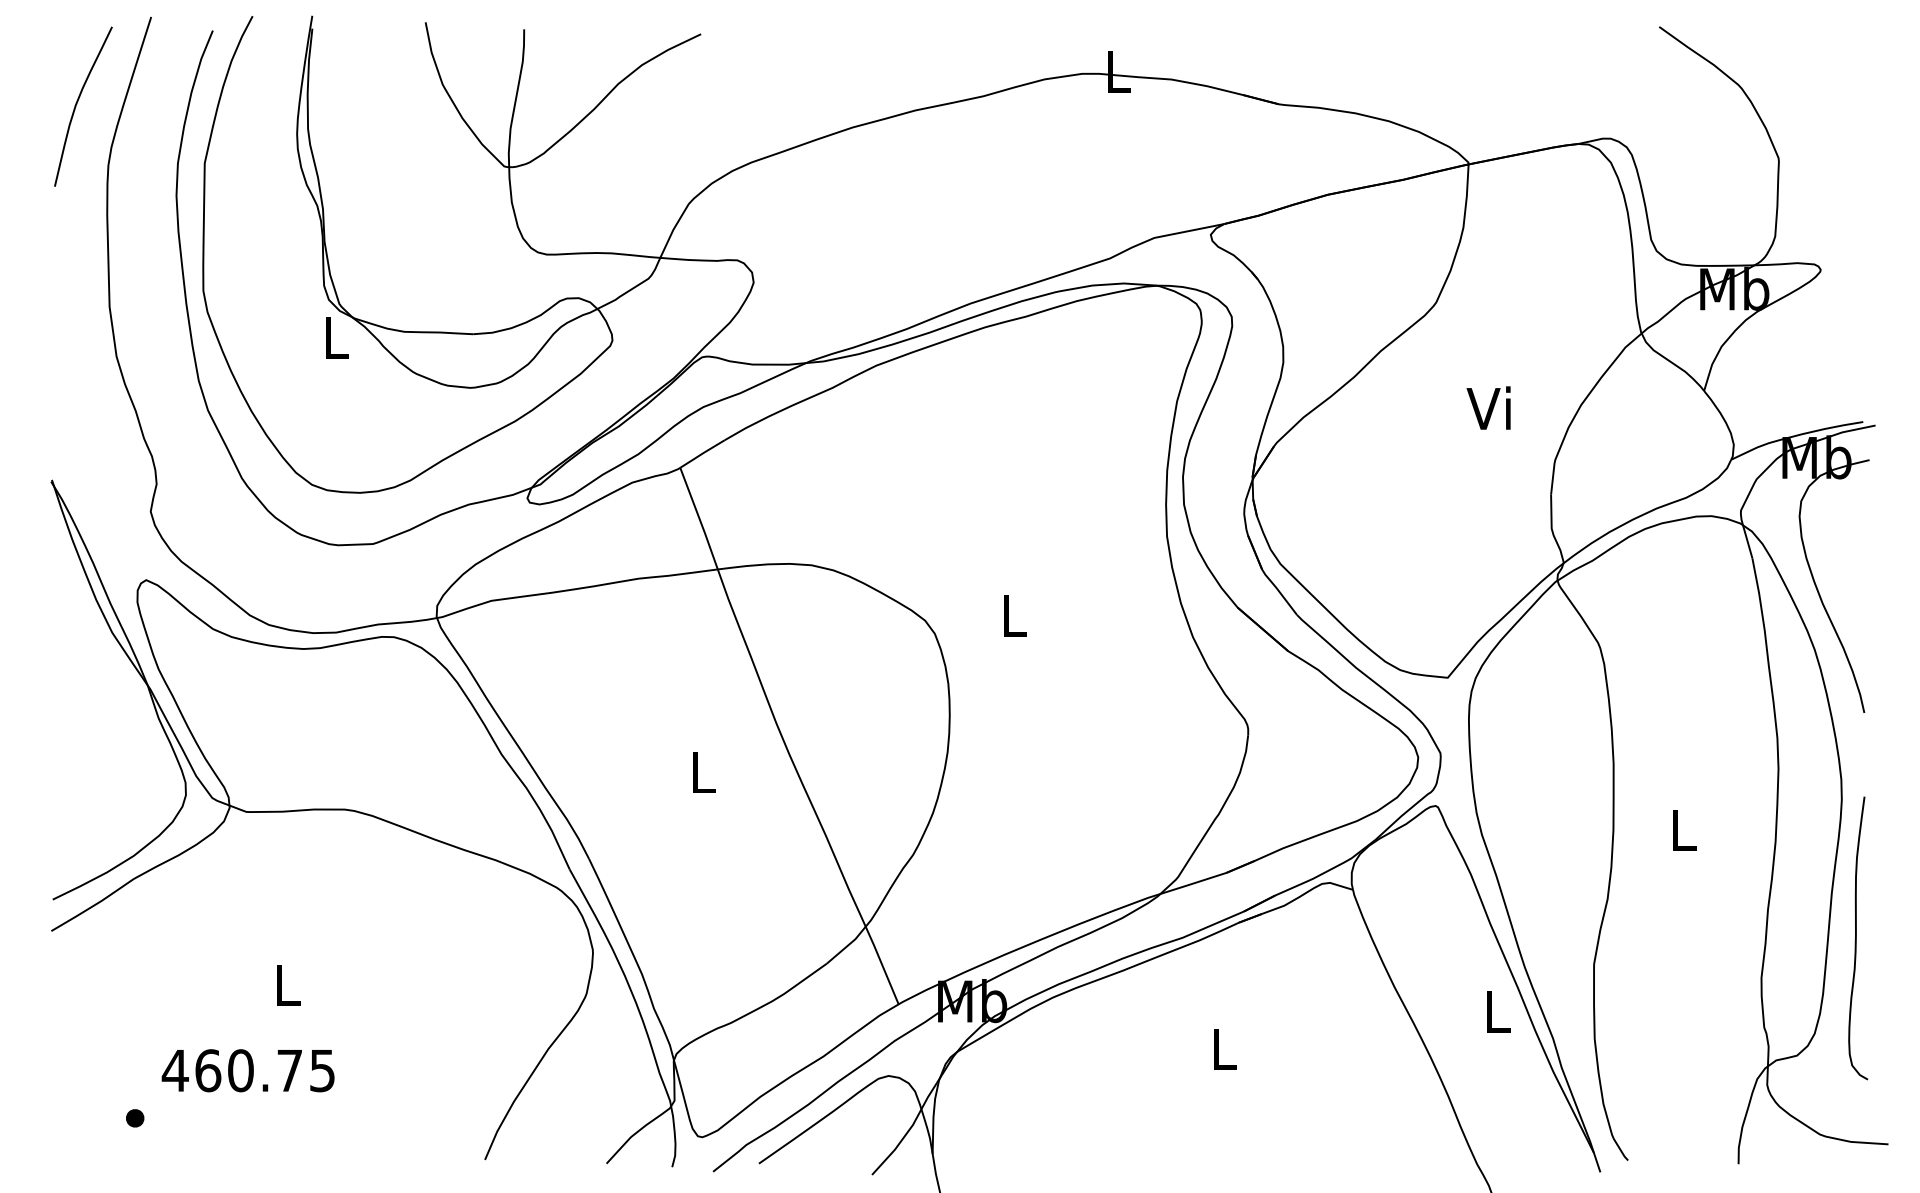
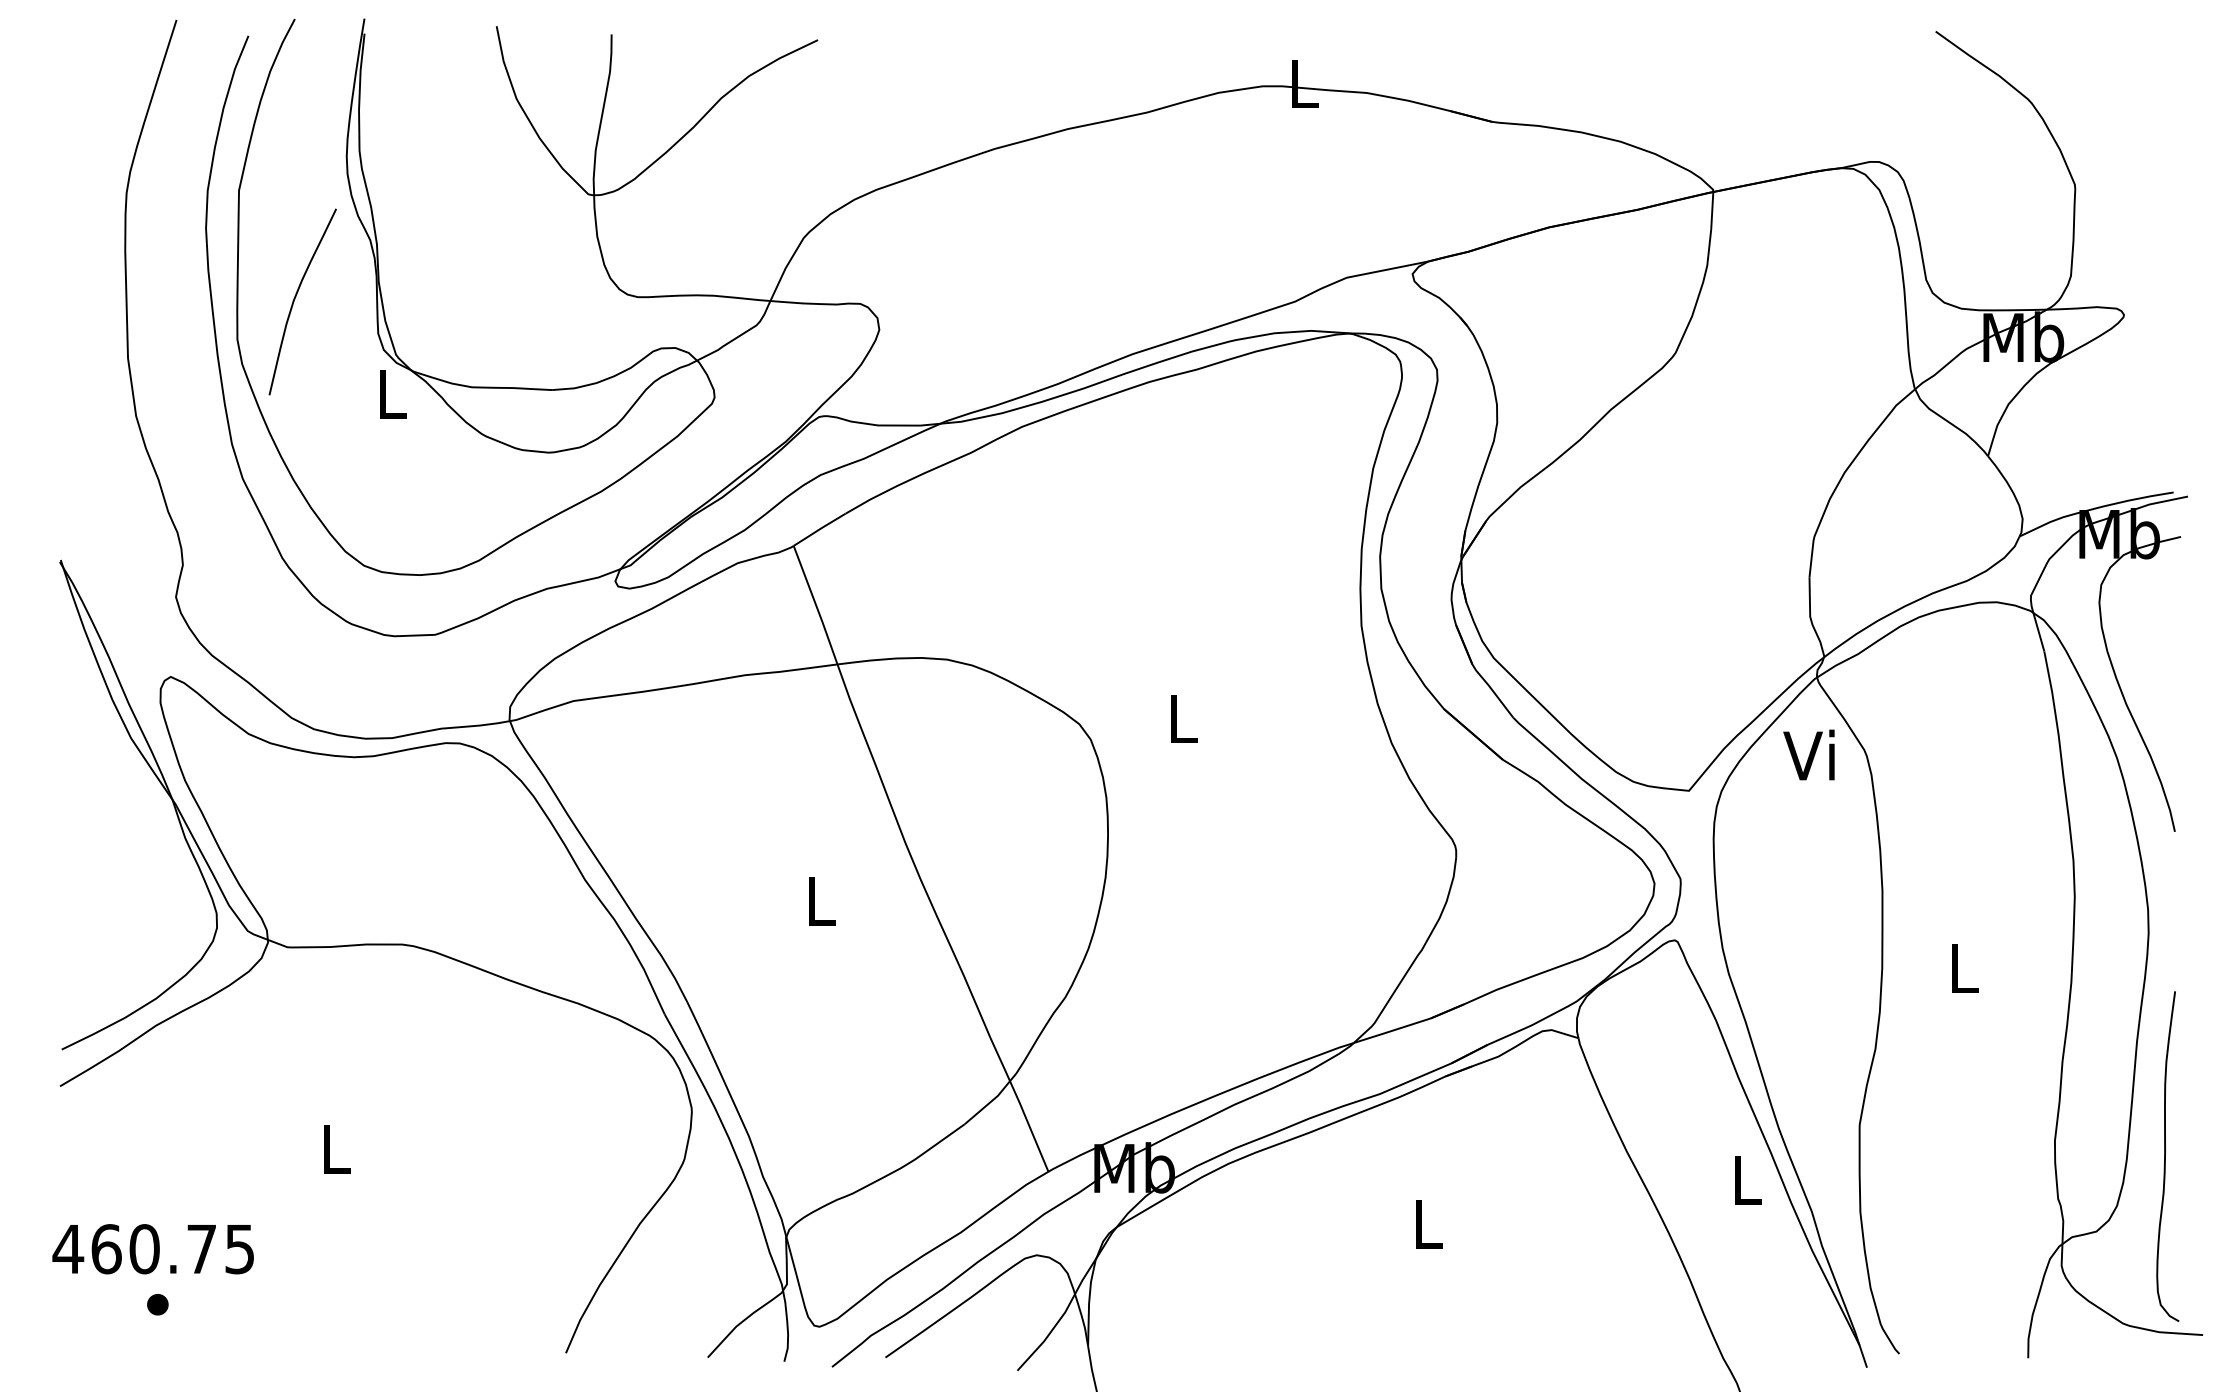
curve: (77, 104) -> (295, 299), moved
text: (1488, 407) -> (1808, 754), moved
curve: (1856, 938) -> (2165, 1156), moved
text: (247, 1070) -> (152, 1248), moved

